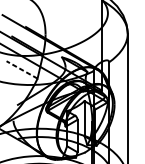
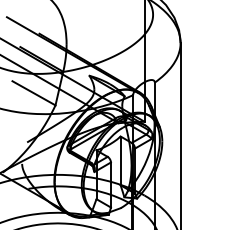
line: (22, 70) -> (34, 93), dashed -> solid

